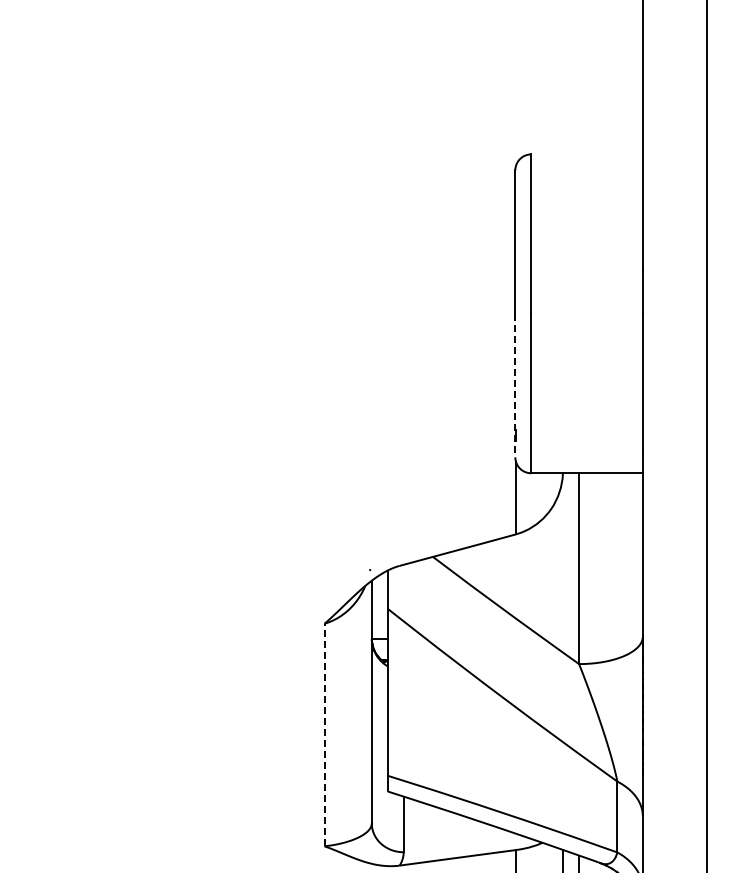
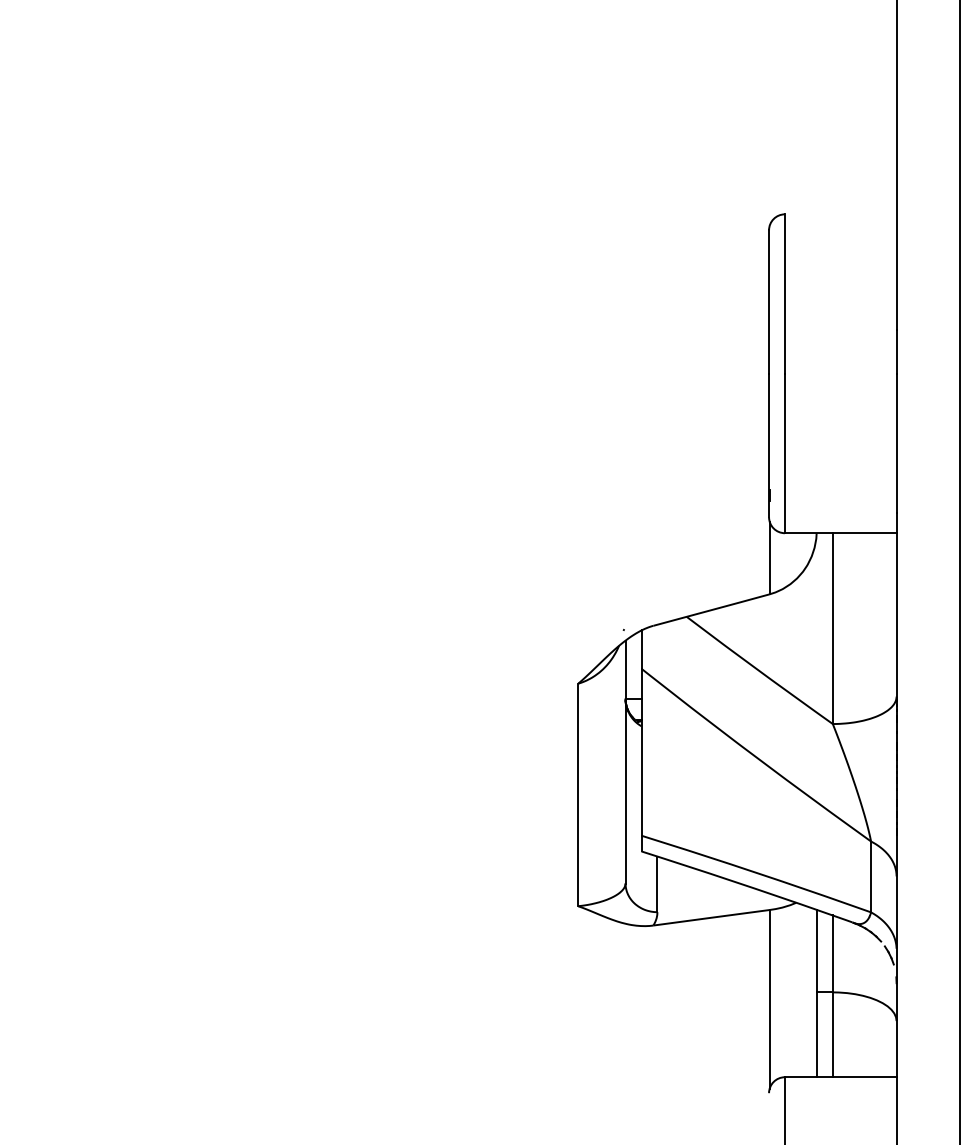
line: (515, 385) -> (769, 445), dashed -> solid
line: (324, 734) -> (578, 794), dashed -> solid

